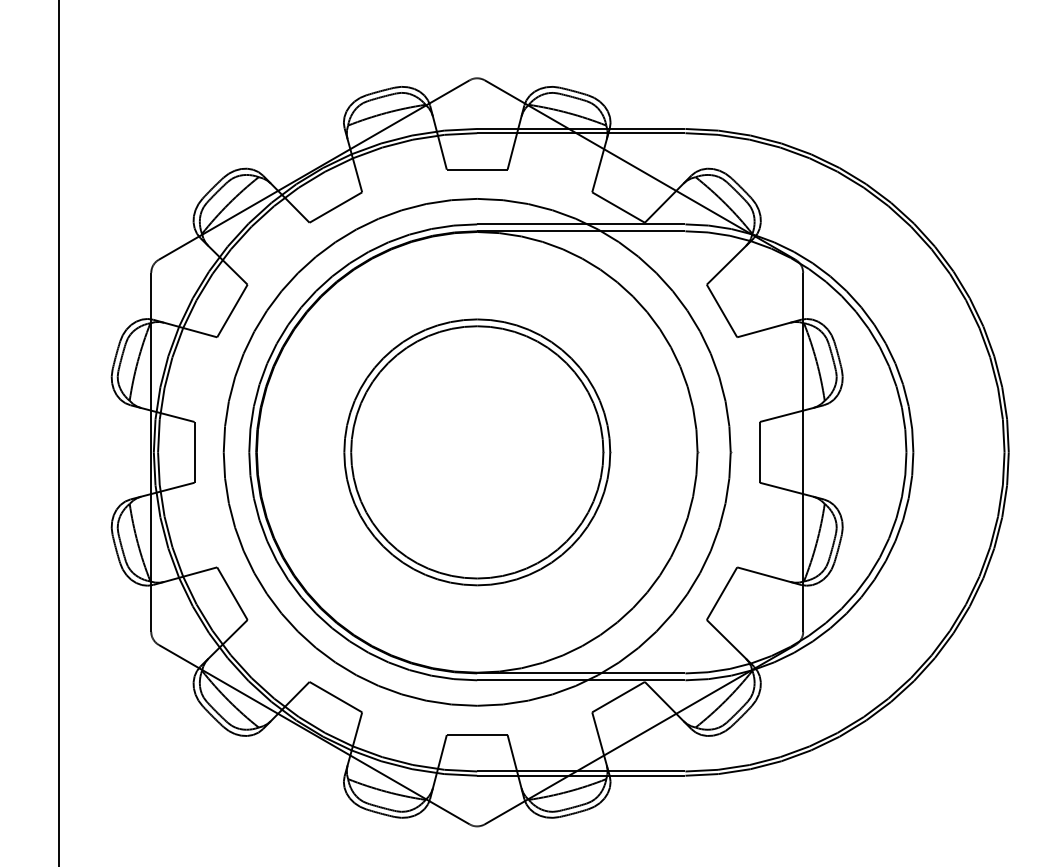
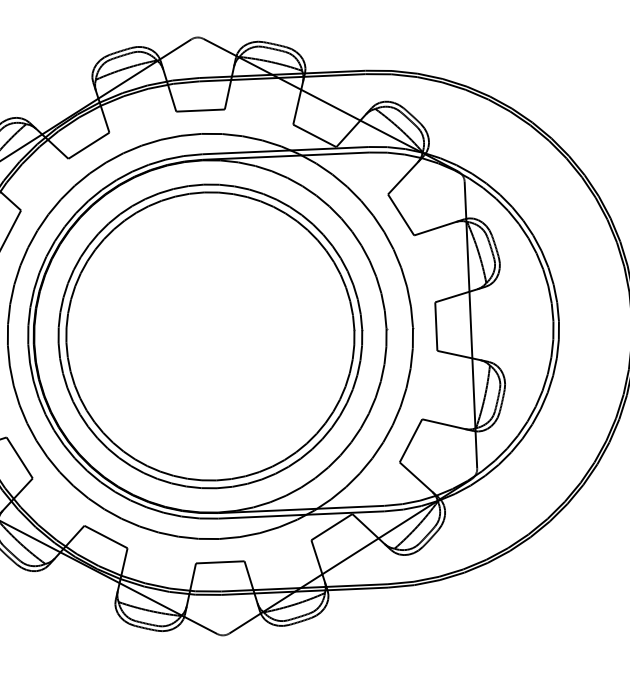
part: (477, 452) -> (210, 336), size x1.43

